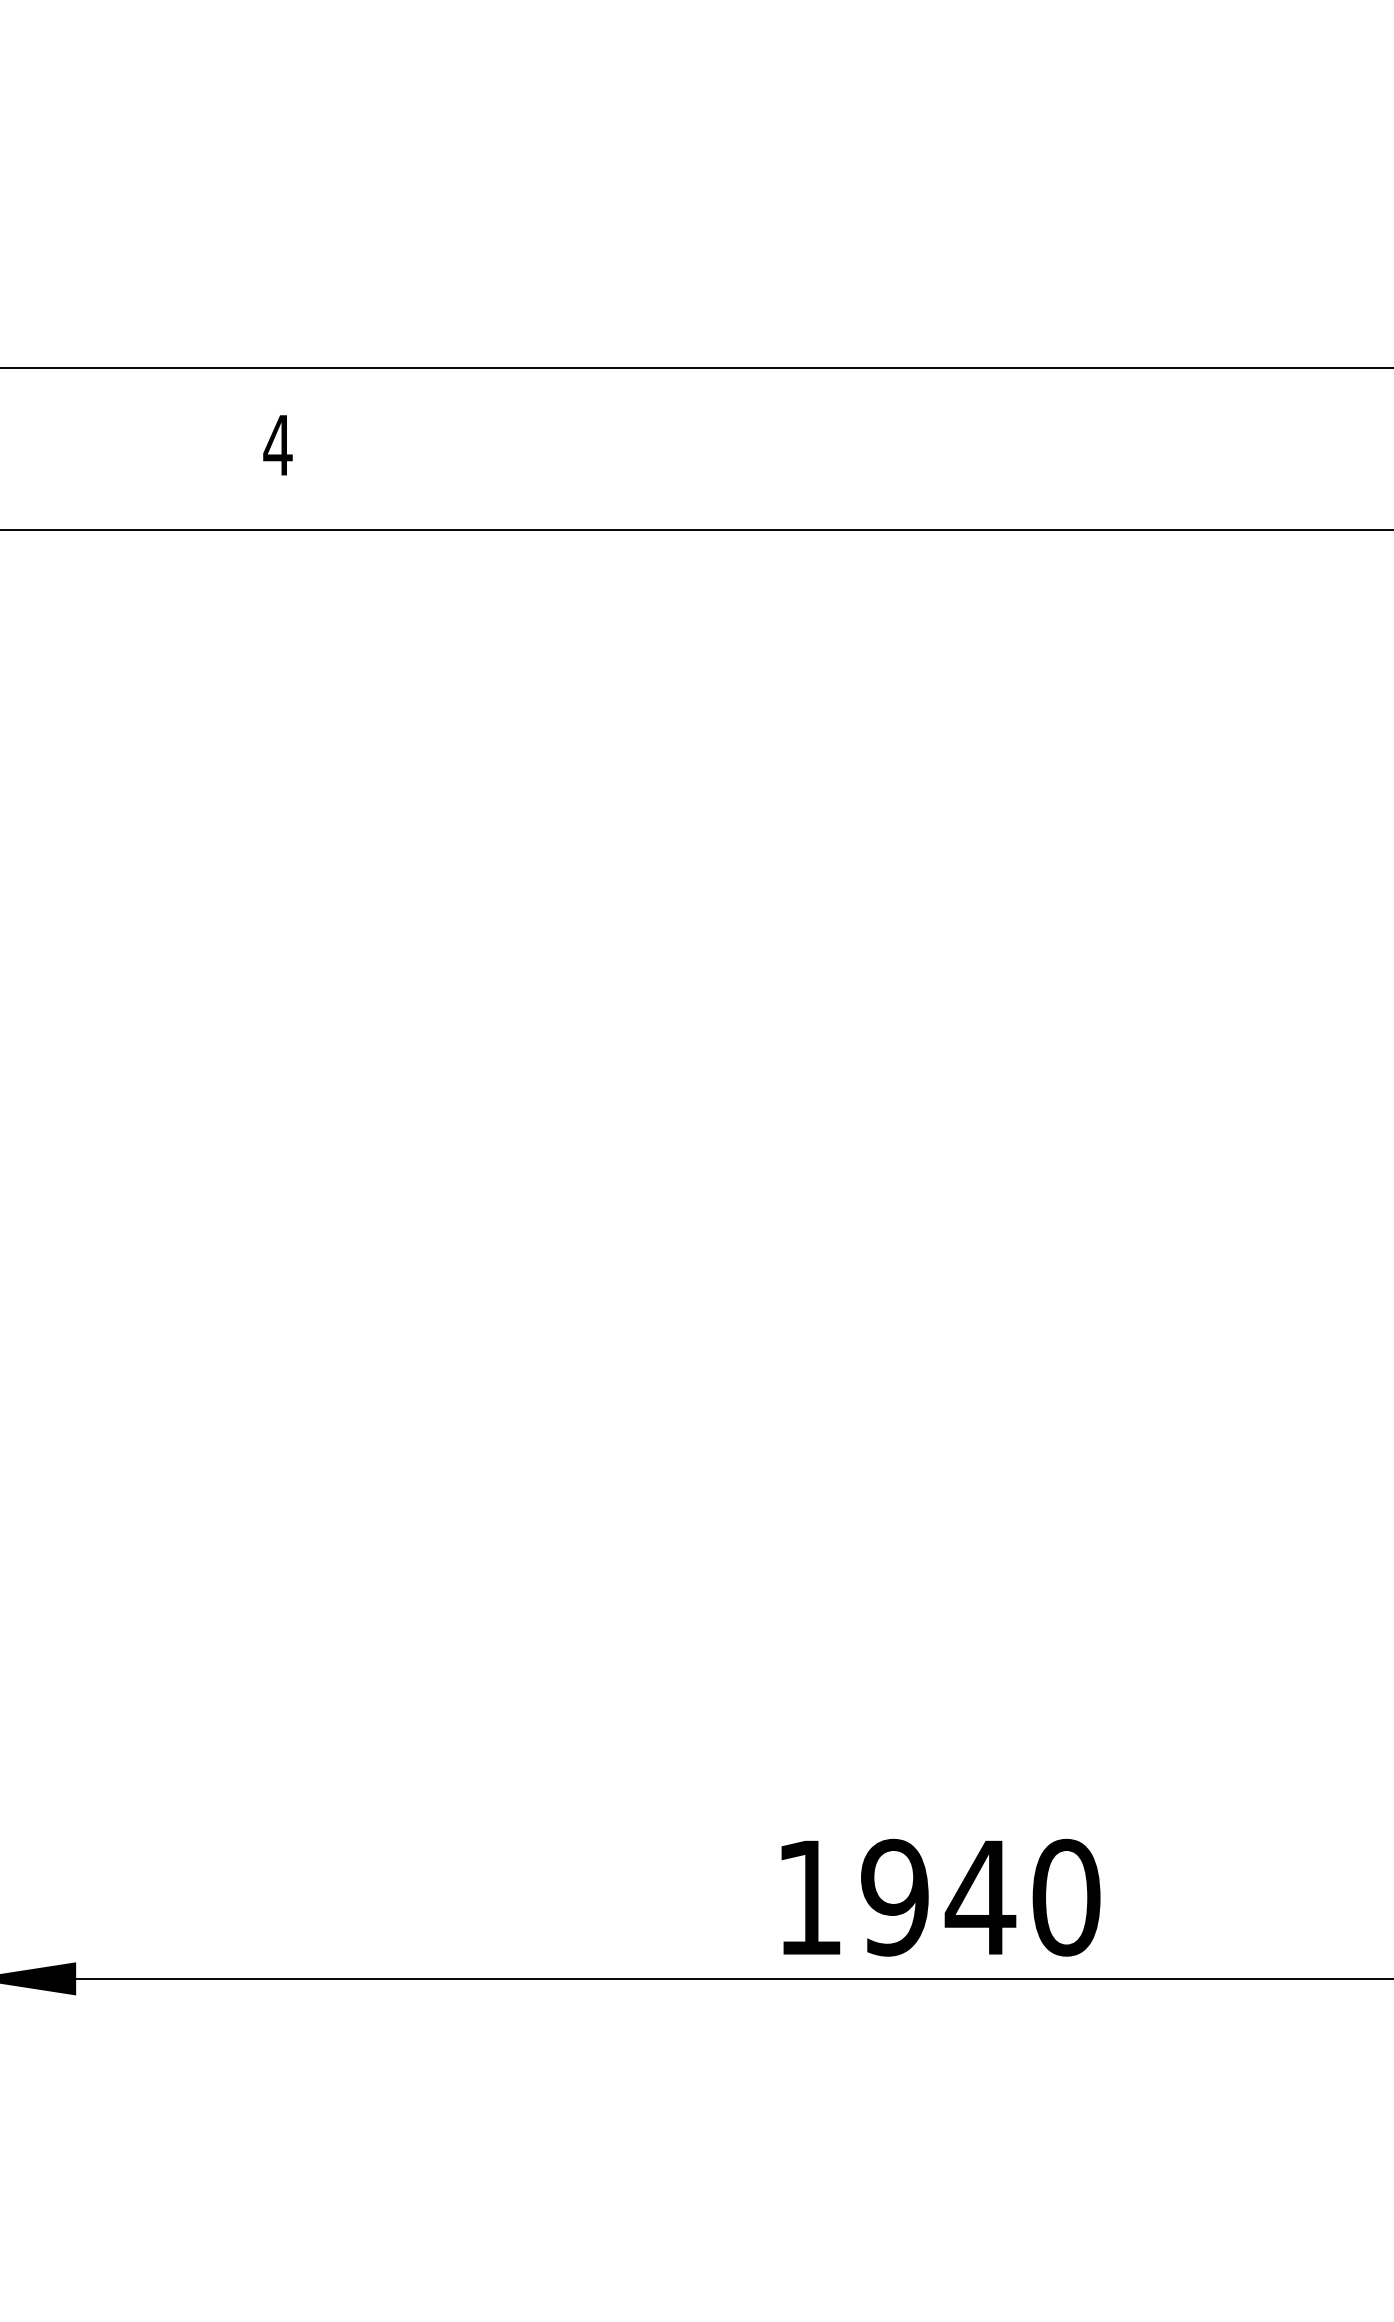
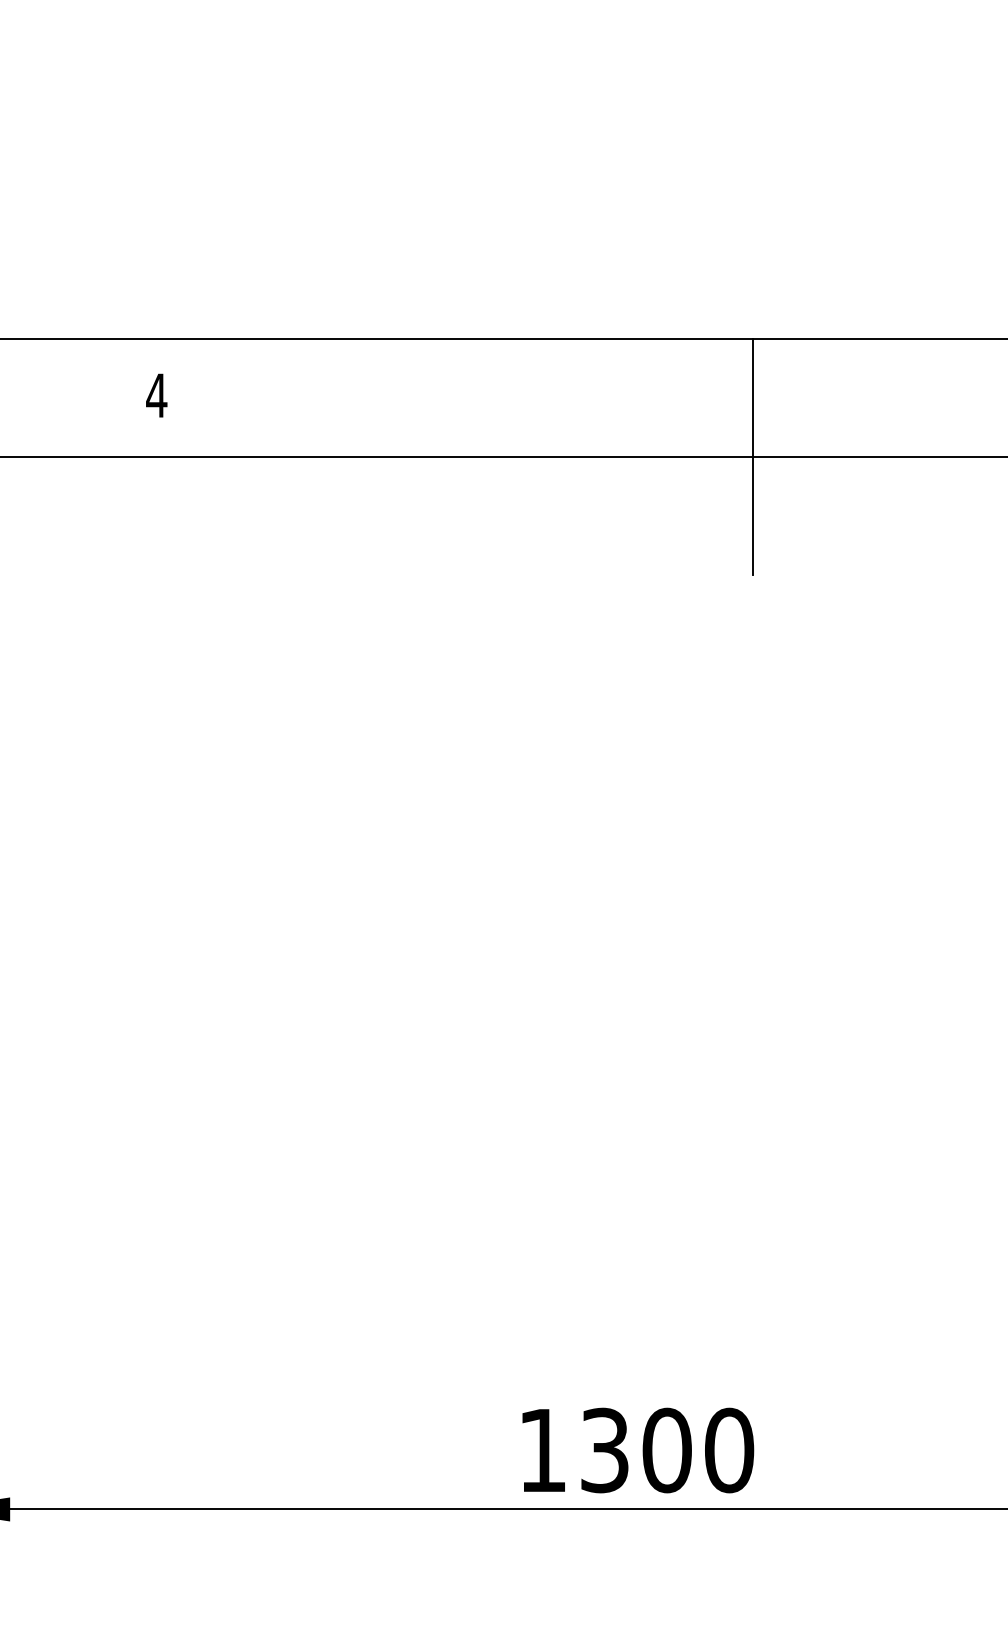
line: (1099, 529) -> (753, 456), added
text: (938, 1897) -> (636, 1450), 1940 -> 1300

